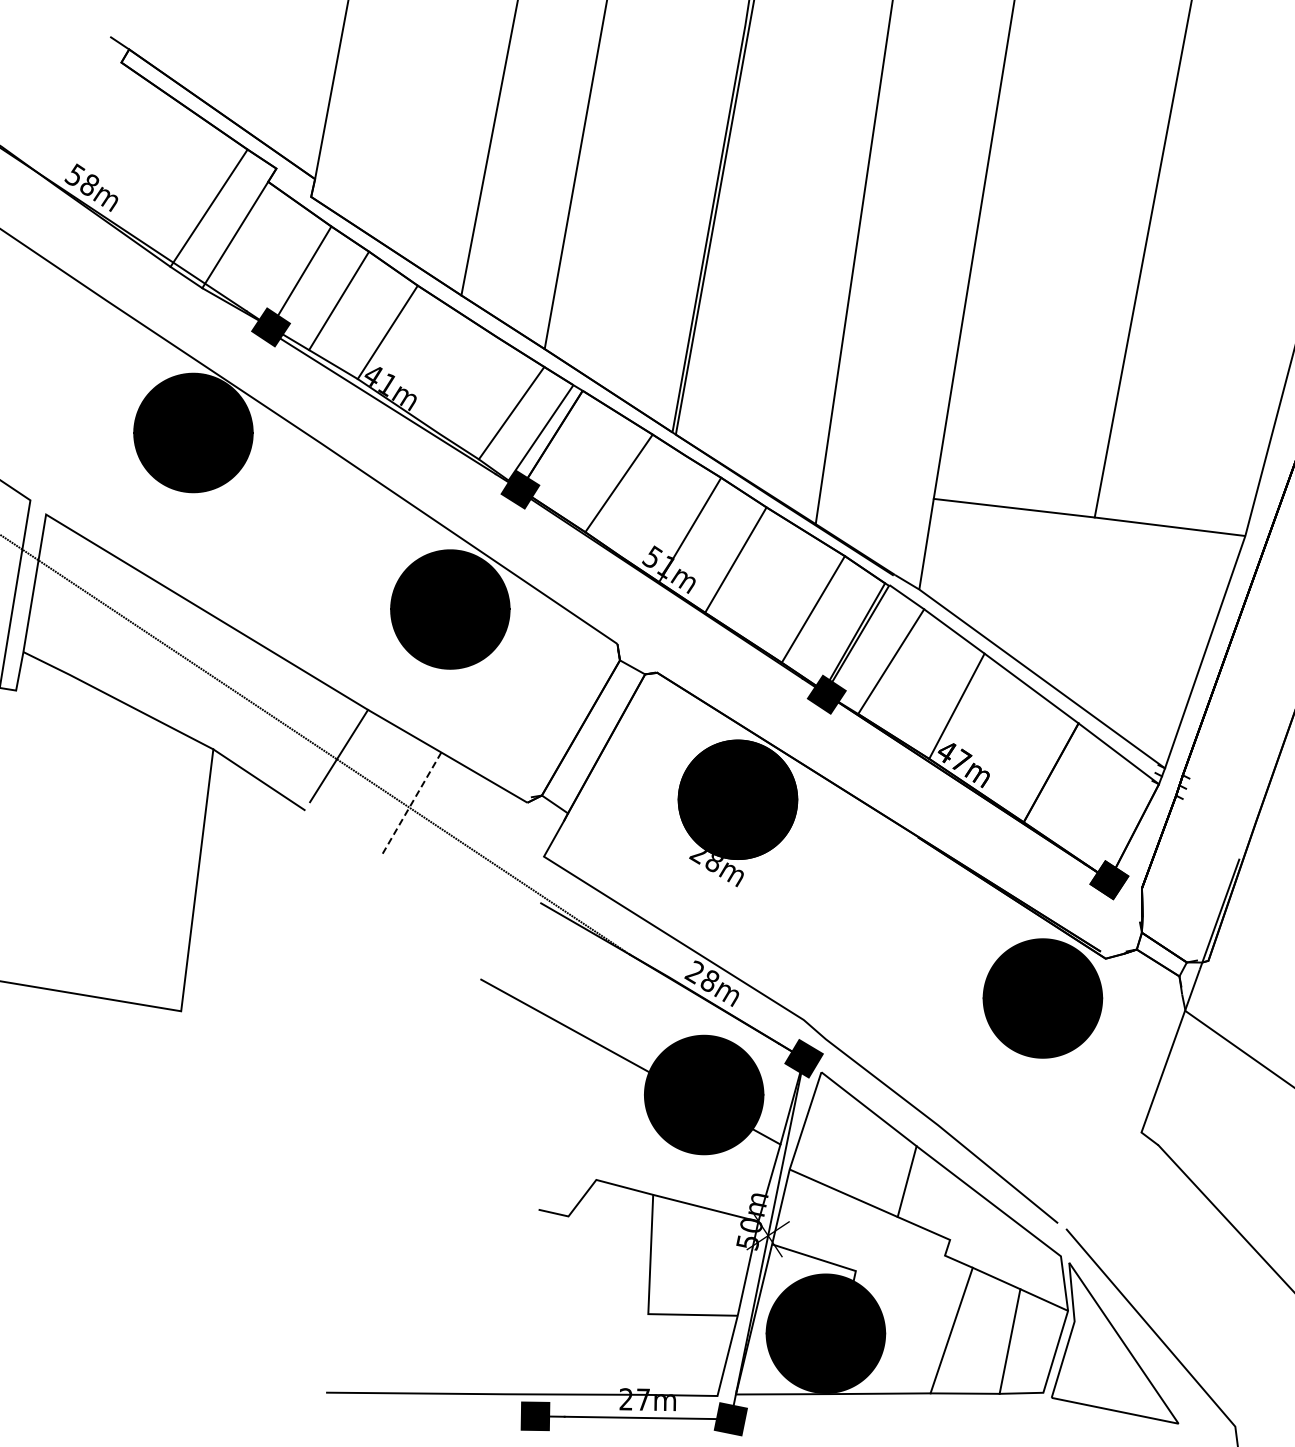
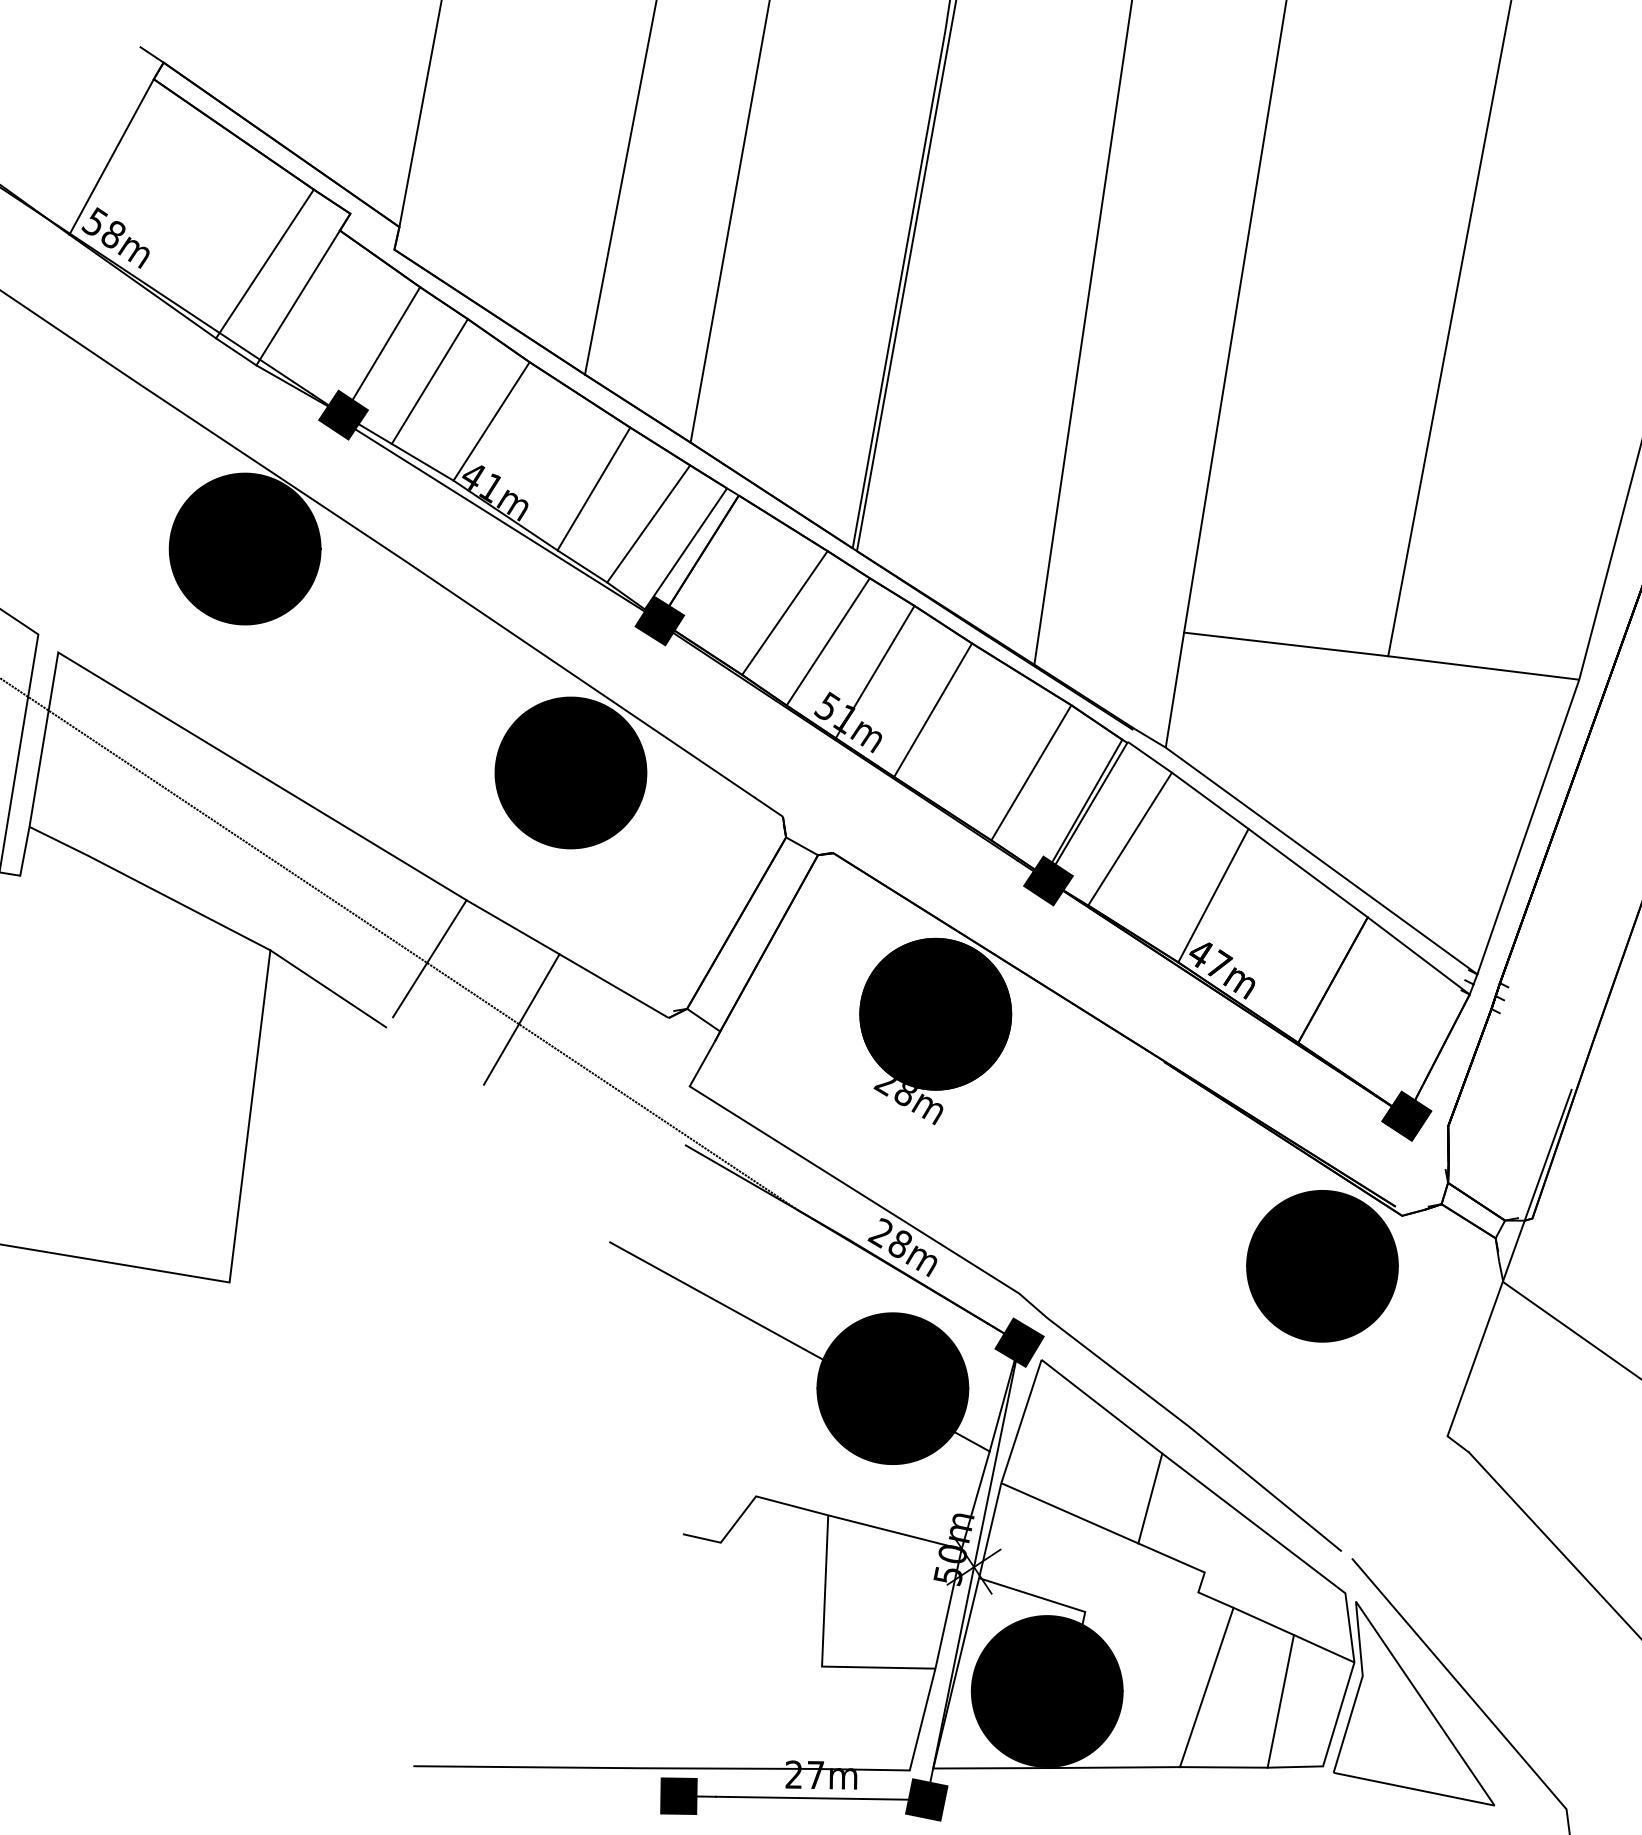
line: (87, 123) -> (110, 156), added
line: (468, 385) -> (593, 488), added
line: (653, 506) -> (828, 642), added
line: (411, 804) -> (521, 1020), dashed -> solid

